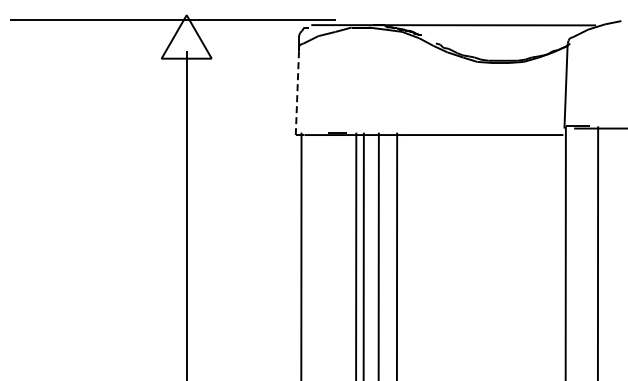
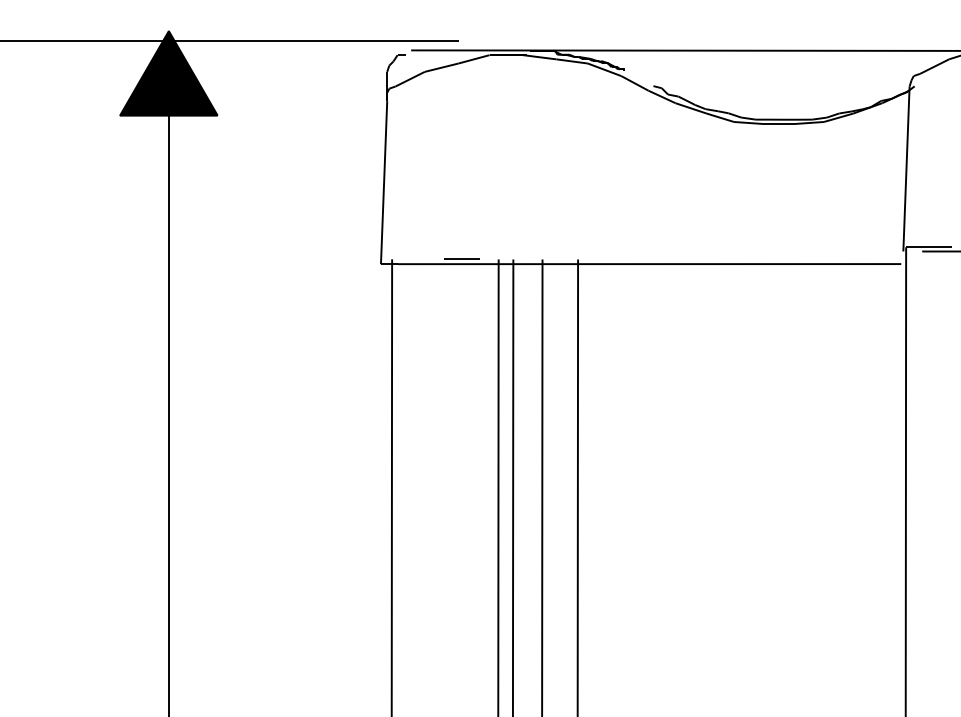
fill: (186, 36) -> (168, 72), added
line: (297, 93) -> (384, 183), dashed -> solid

